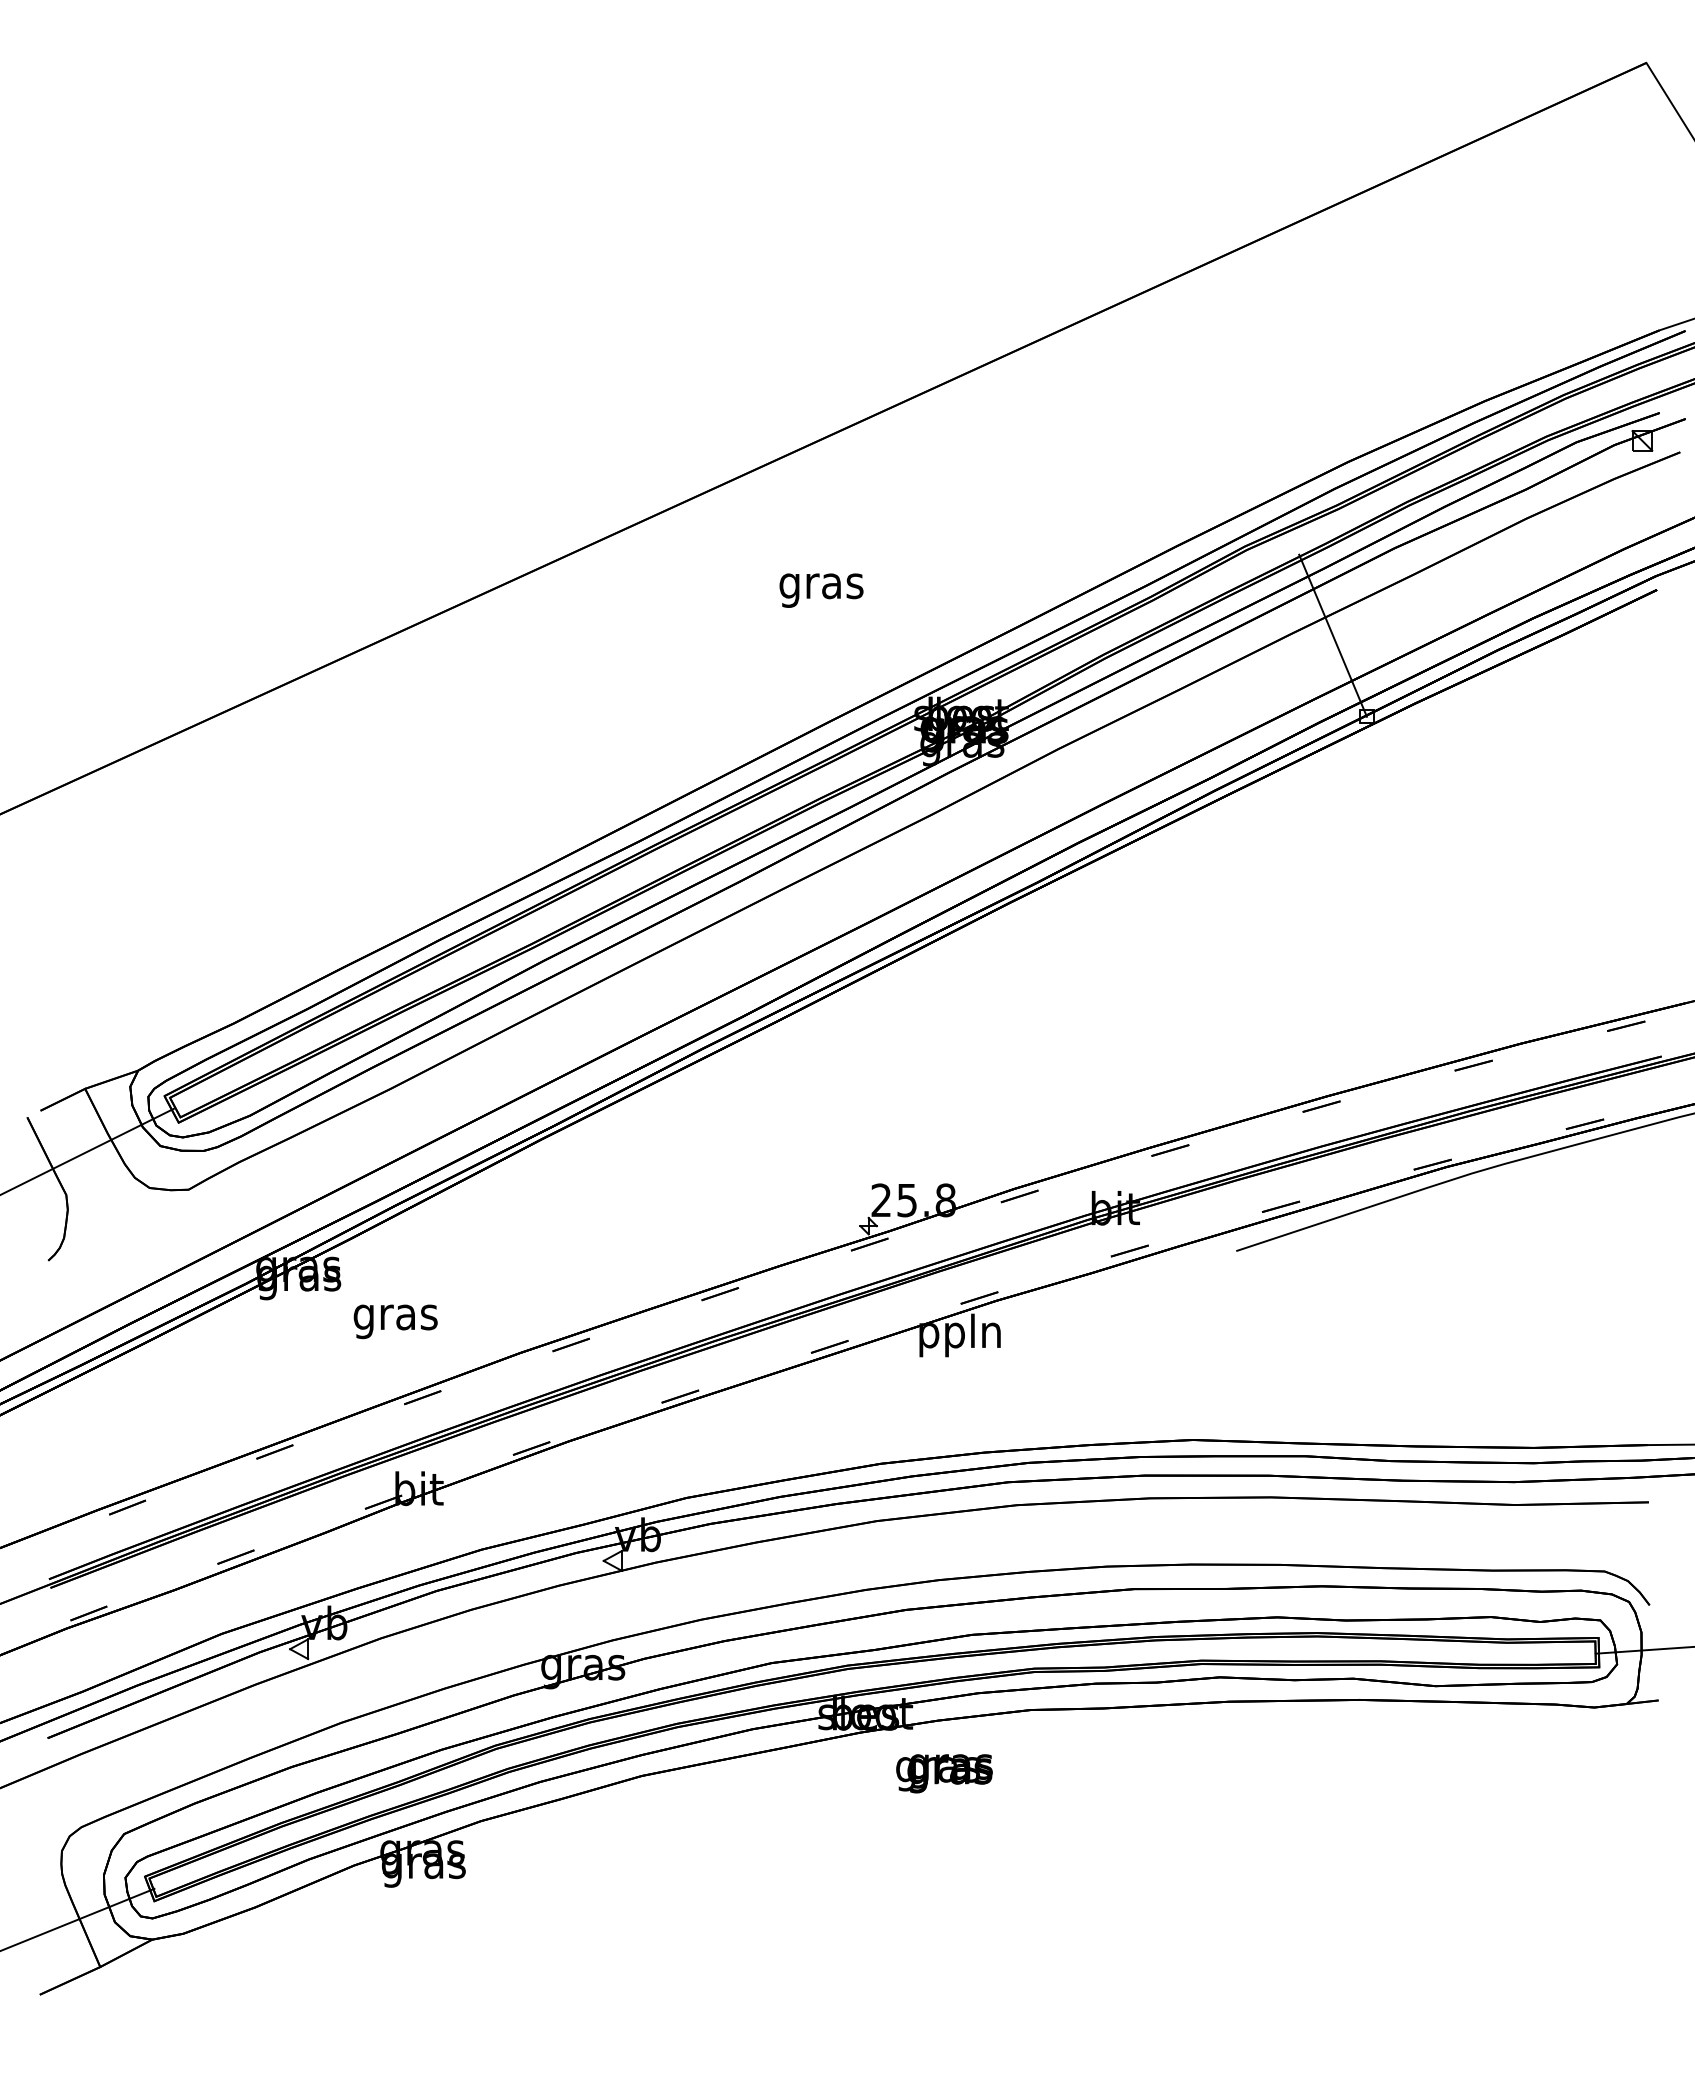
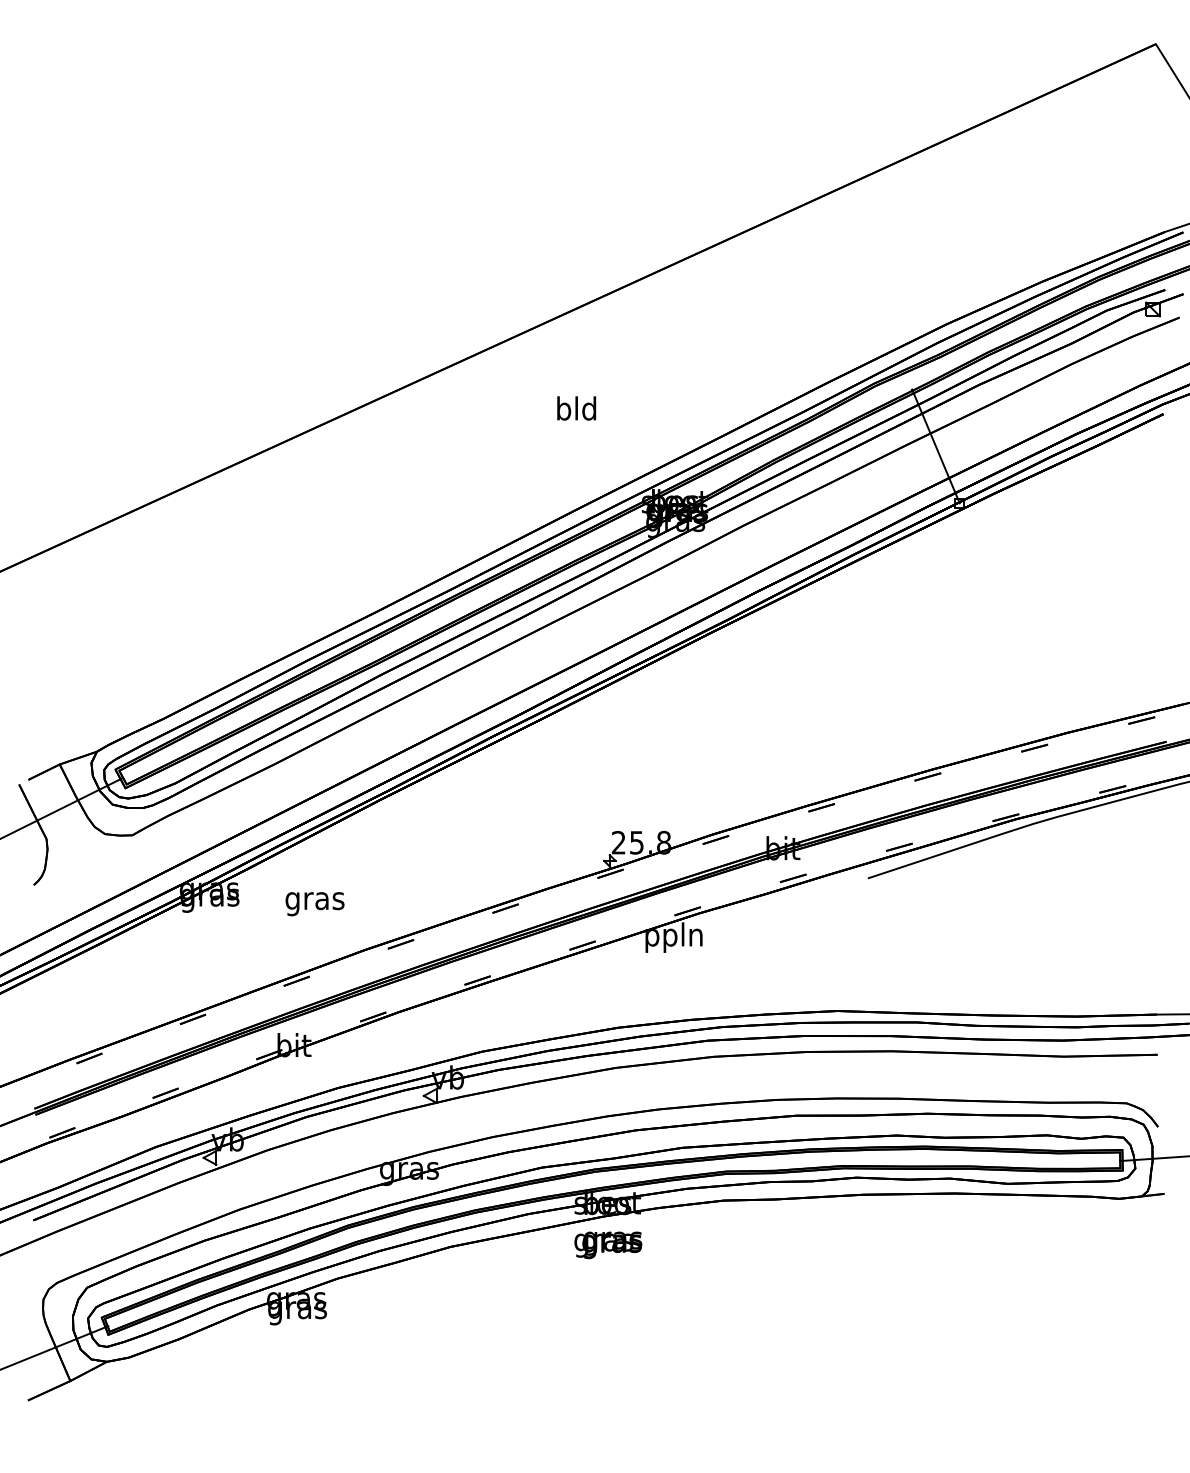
text: (821, 585) -> (576, 411), gras -> bld
text: (395, 1321) -> (314, 903), moved
text: (944, 1773) -> (608, 1245), moved

